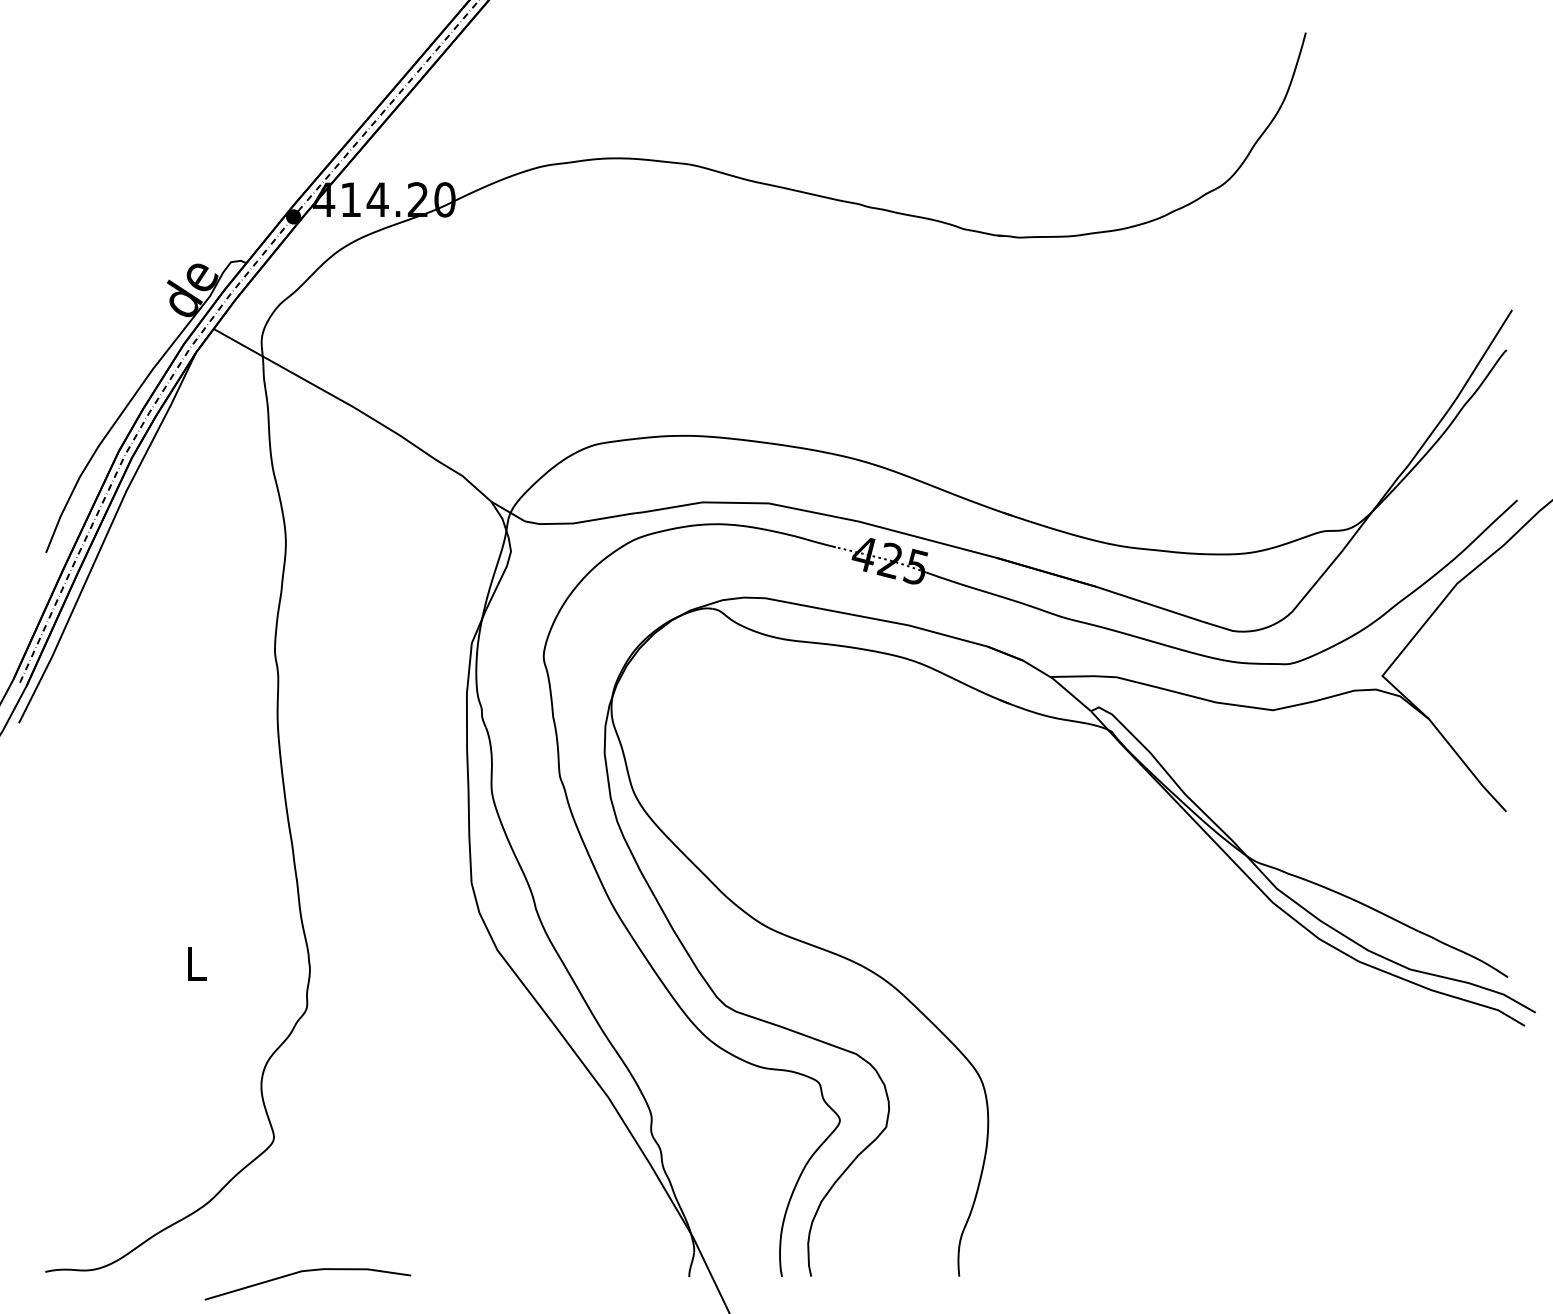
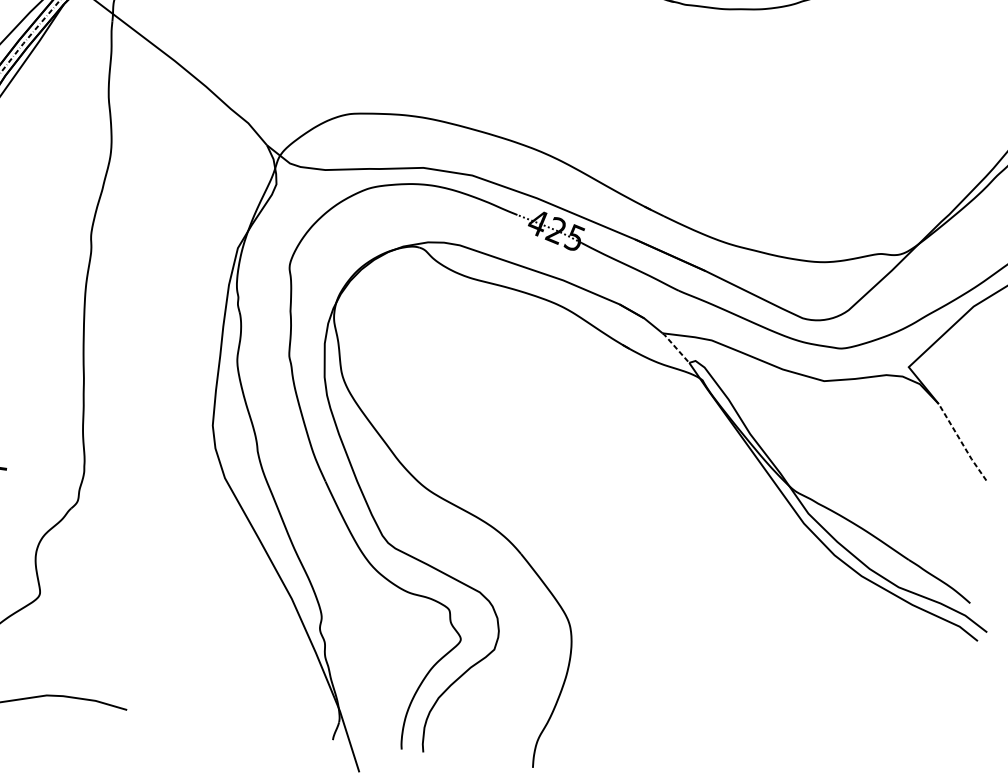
line: (1070, 693) -> (675, 347), solid -> dashed
line: (1467, 766) -> (962, 443), solid -> dashed

